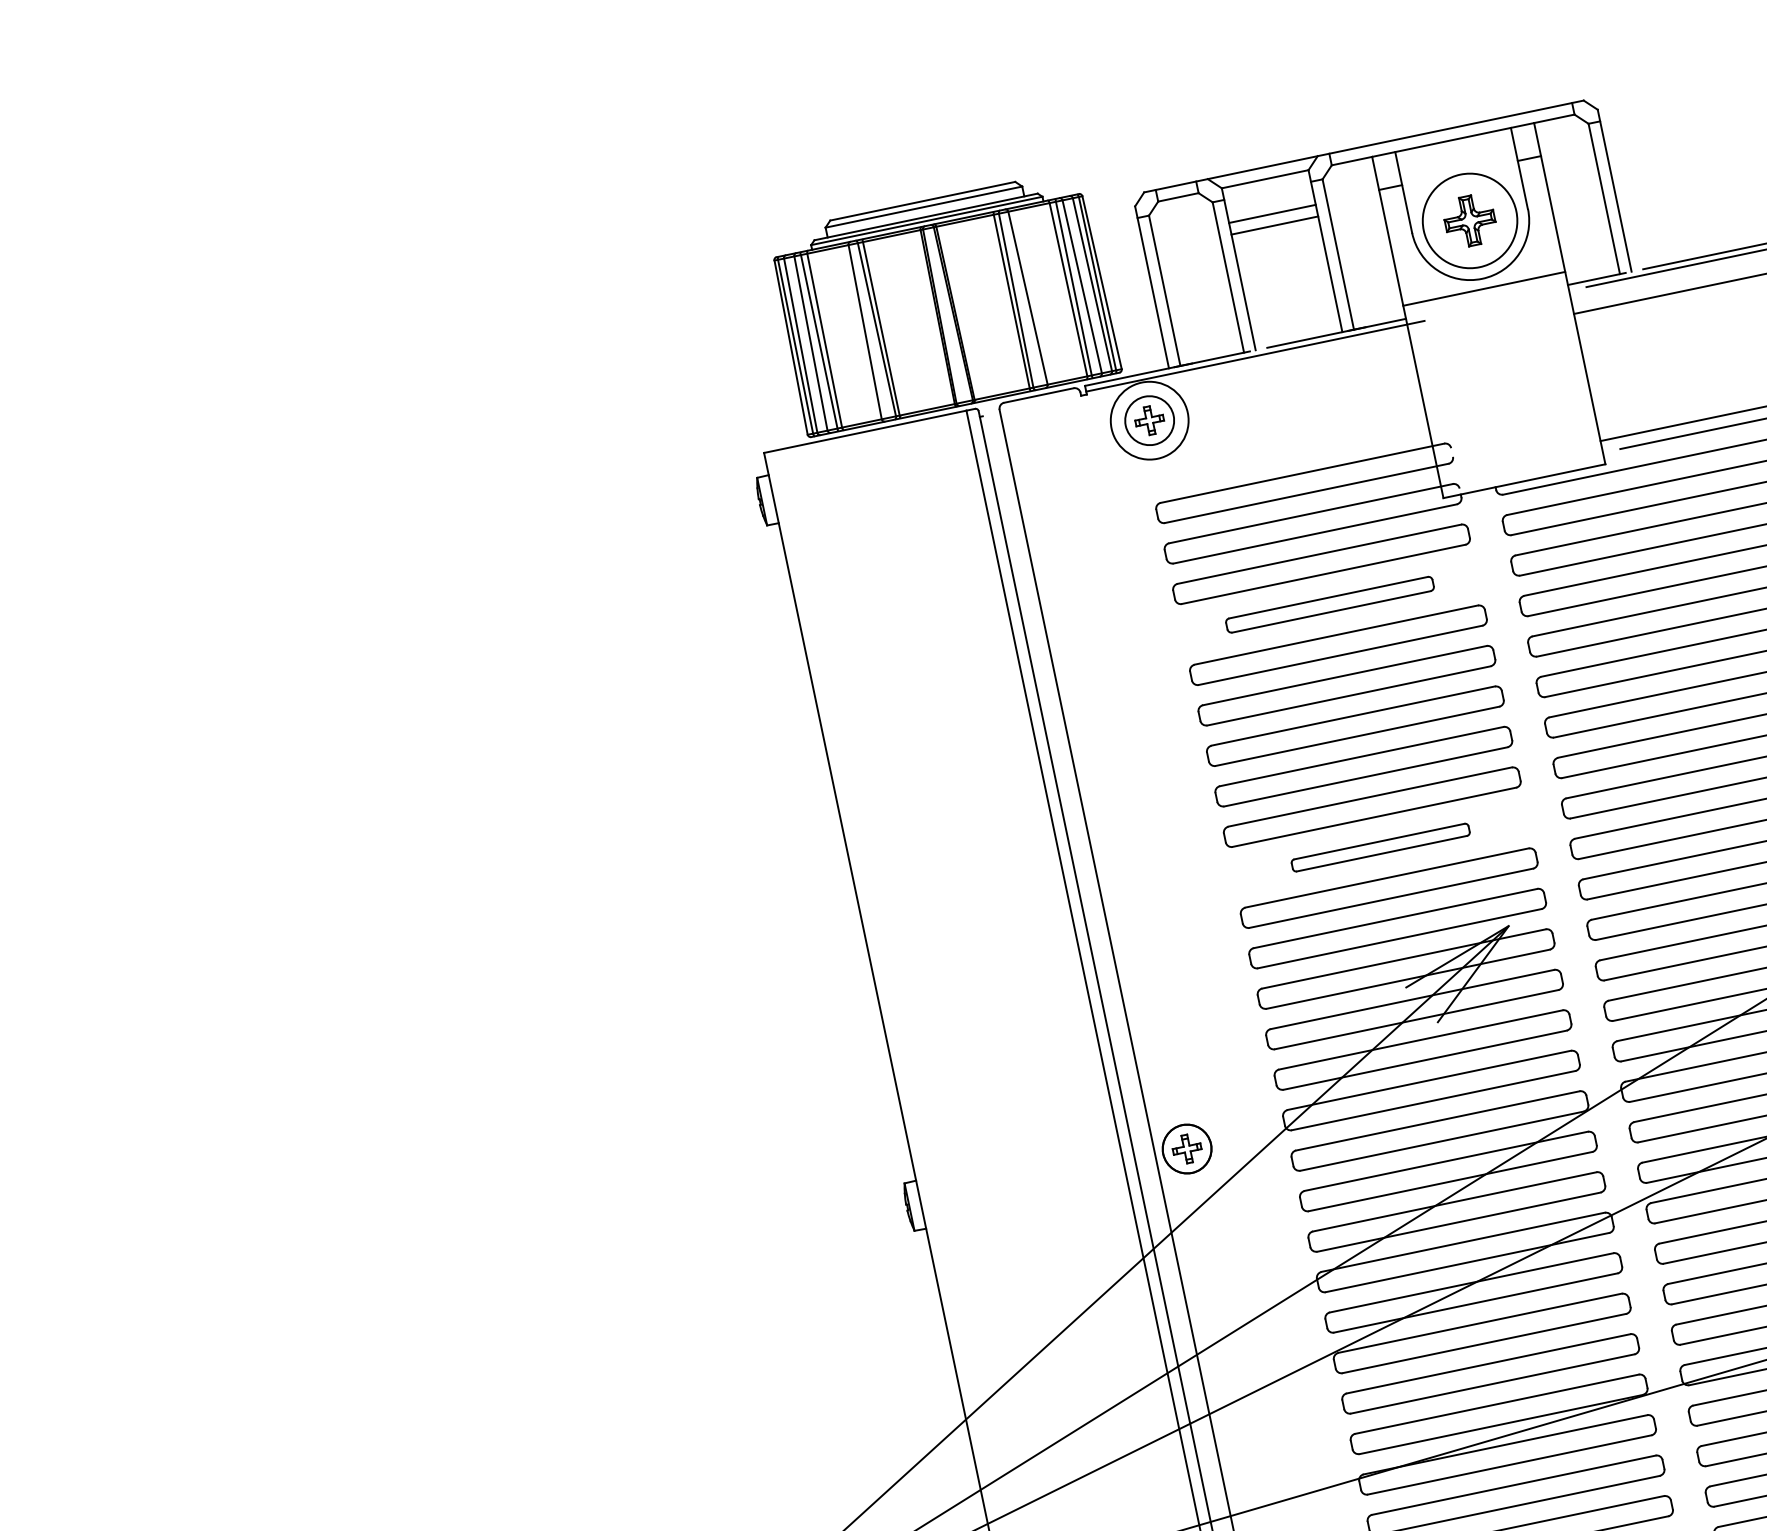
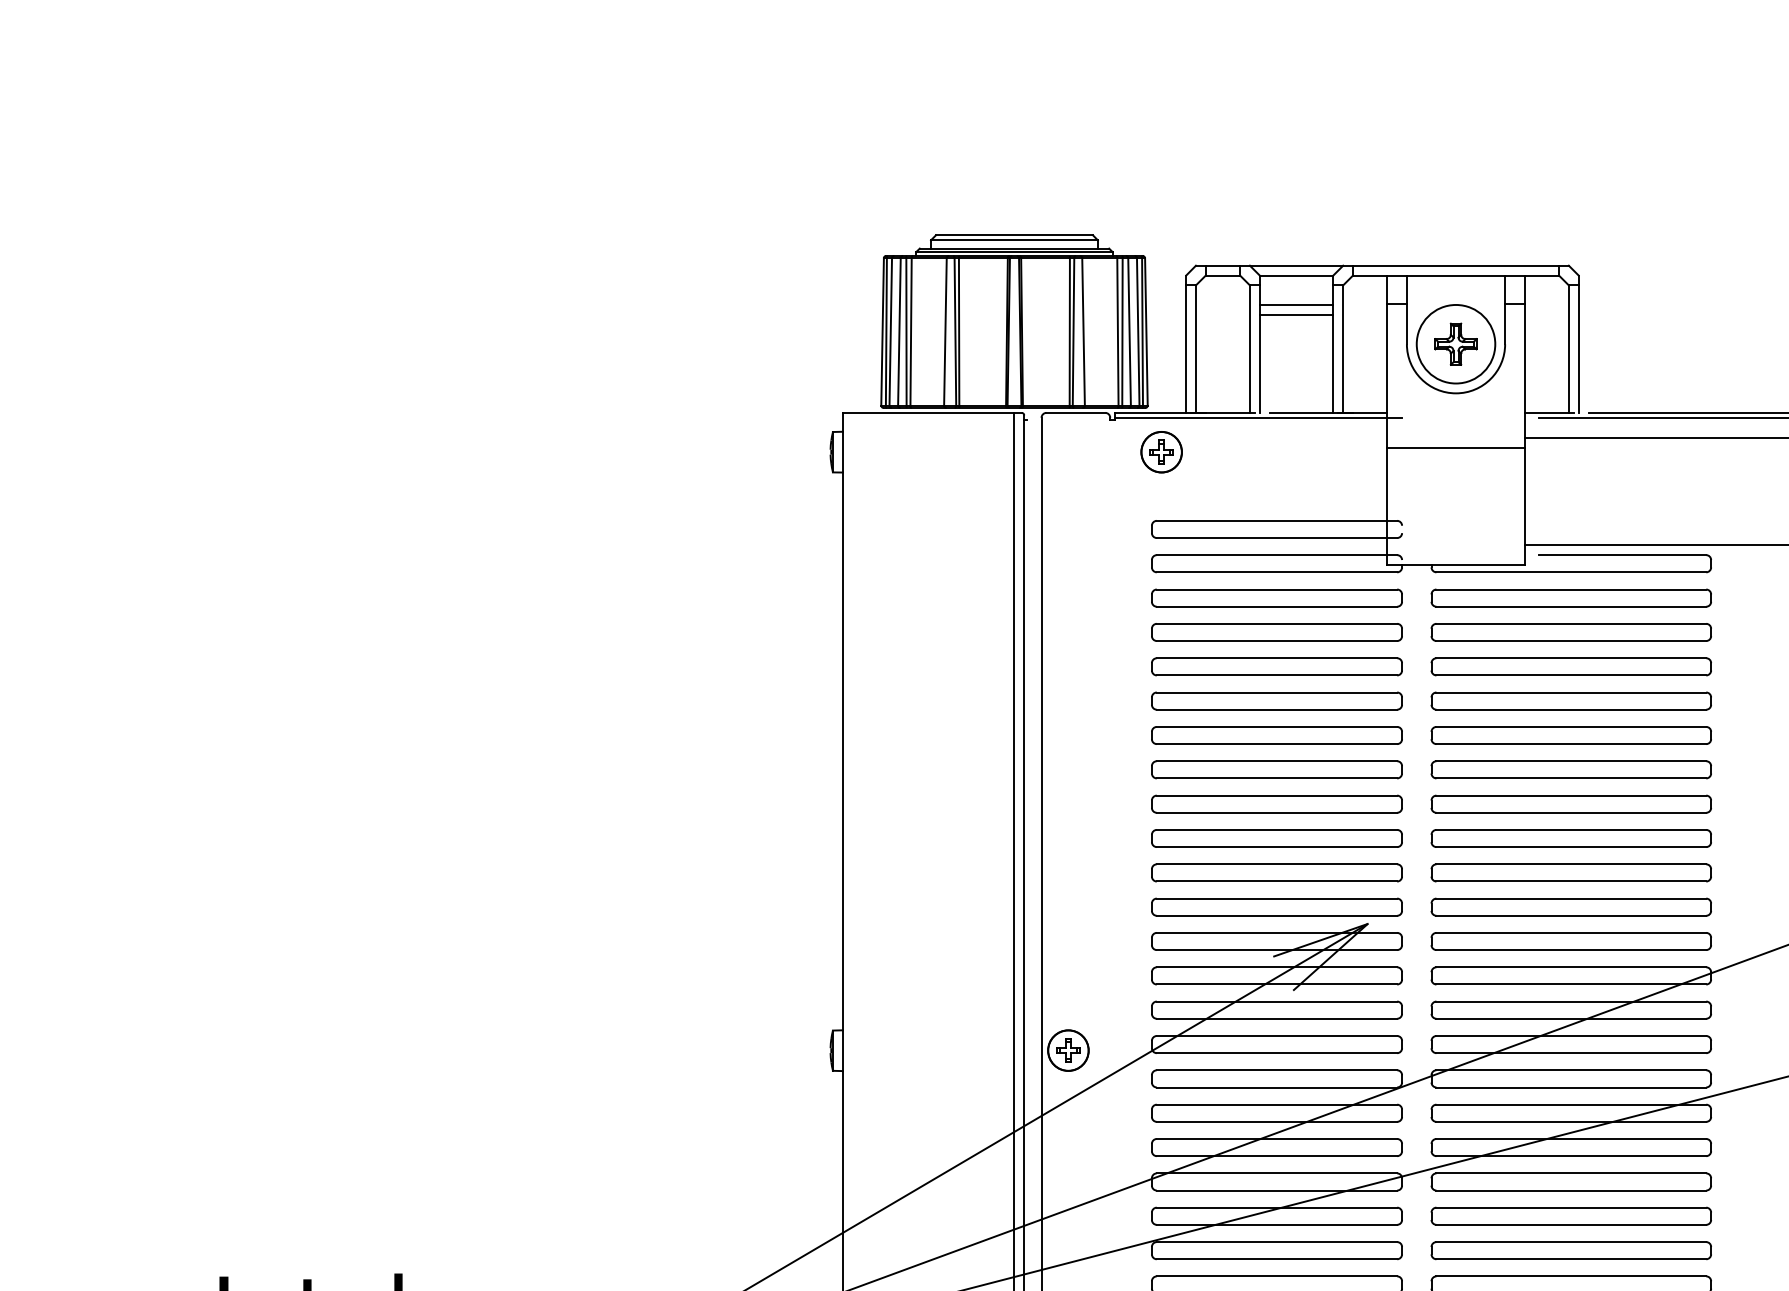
line: (1483, 288) -> (1455, 447), moved
circle: (1149, 421) -> (1161, 452), size x0.62
part: (1329, 604) -> (1276, 632), size x1.43
part: (1380, 847) -> (1276, 838), size x1.67

